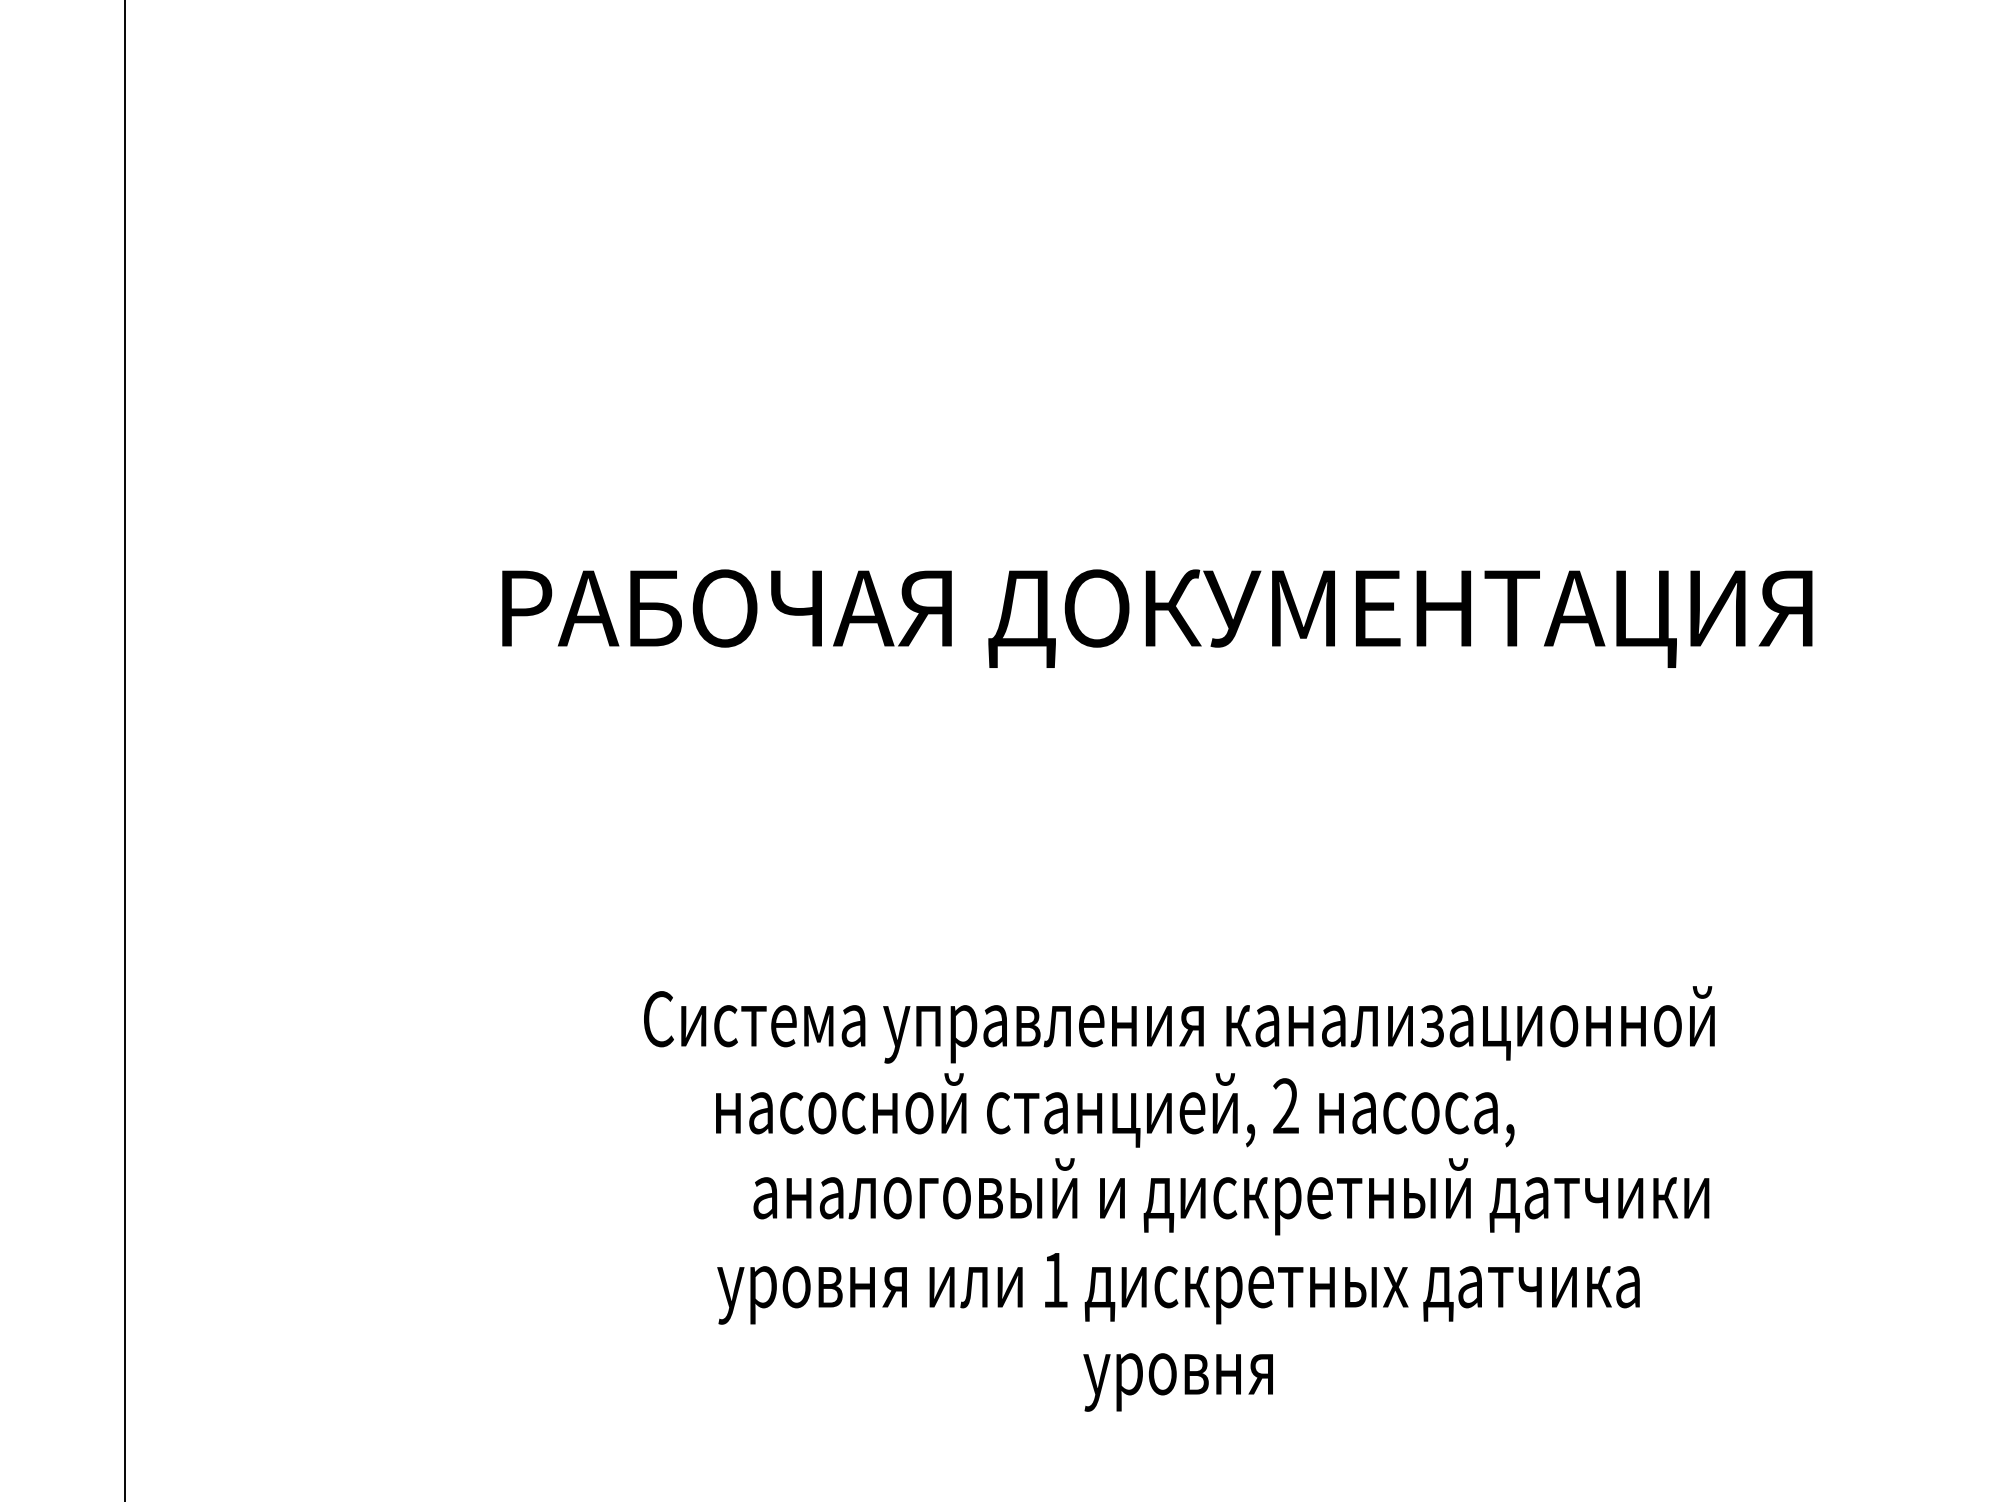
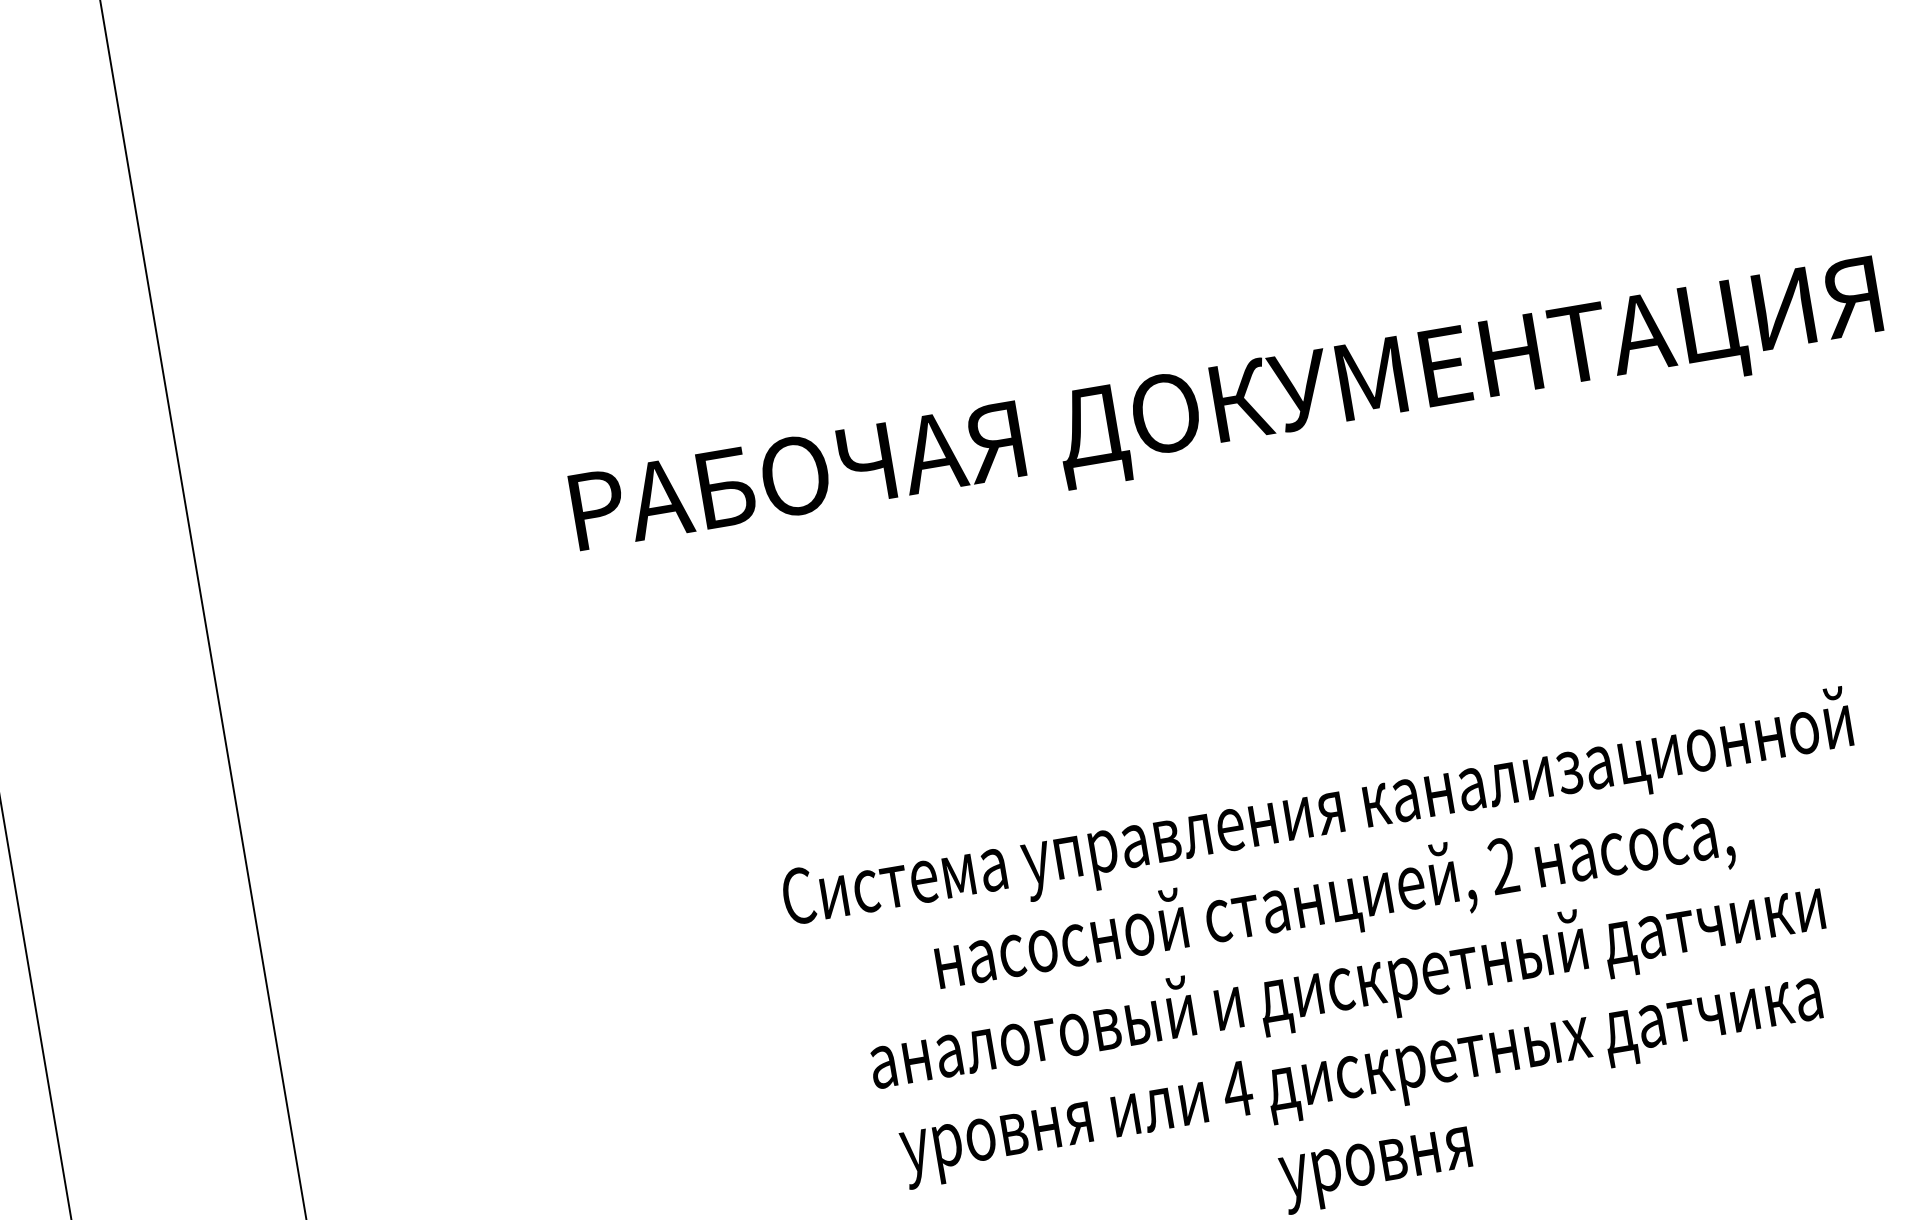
text: (1115, 1110) -> (1334, 899), moved
text: (1231, 1196) -> (1347, 986), moved
text: (1055, 1280) -> (1237, 1089), 1 -> 4

